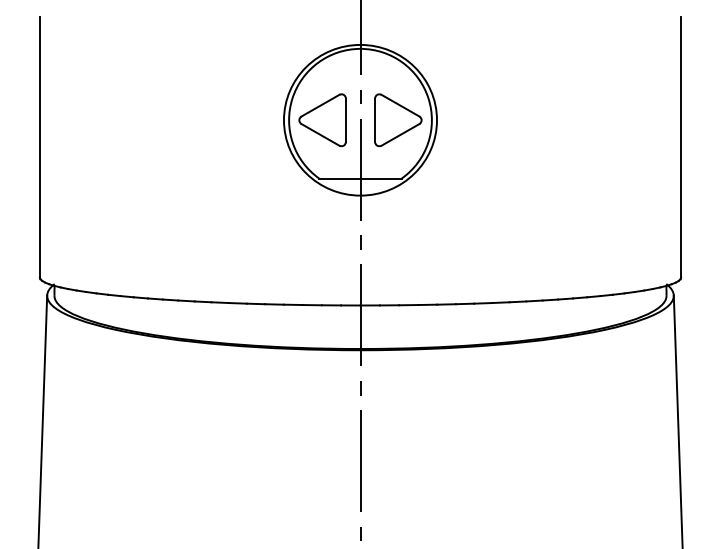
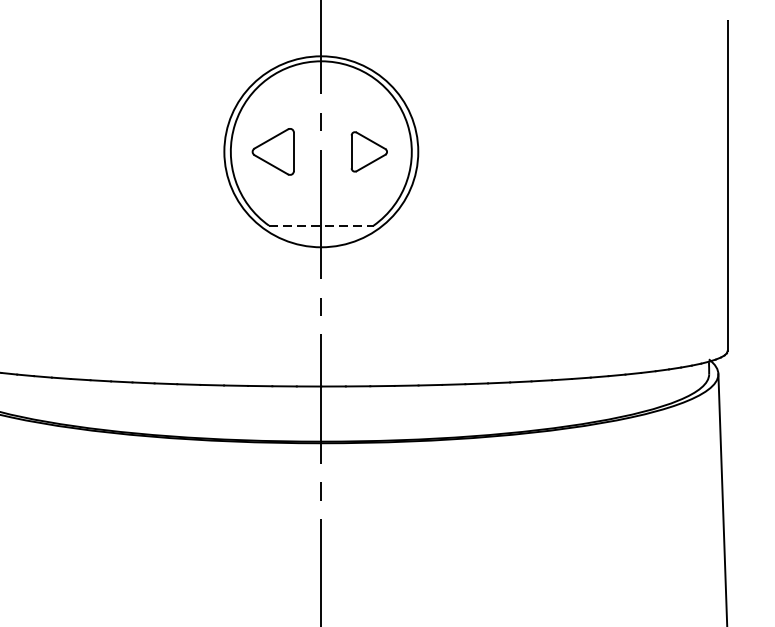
part: (322, 120) -> (273, 152), size x0.7
part: (398, 120) -> (369, 152), size x0.6
line: (360, 178) -> (321, 225), solid -> dashed

